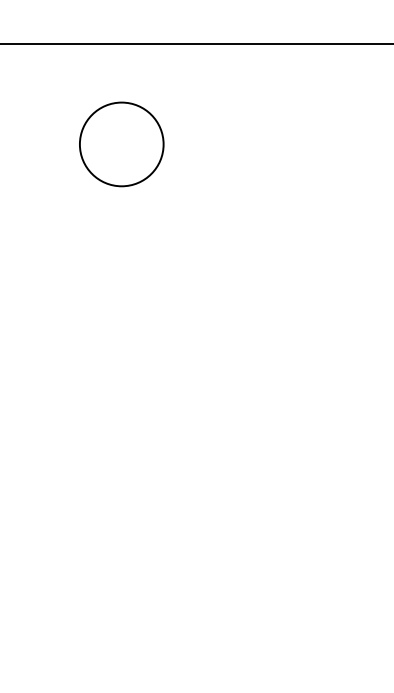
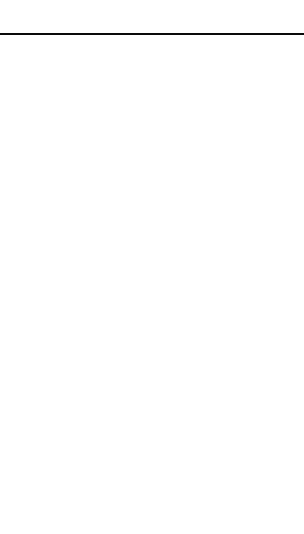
circle: (121, 144) -> (93, 111), removed

